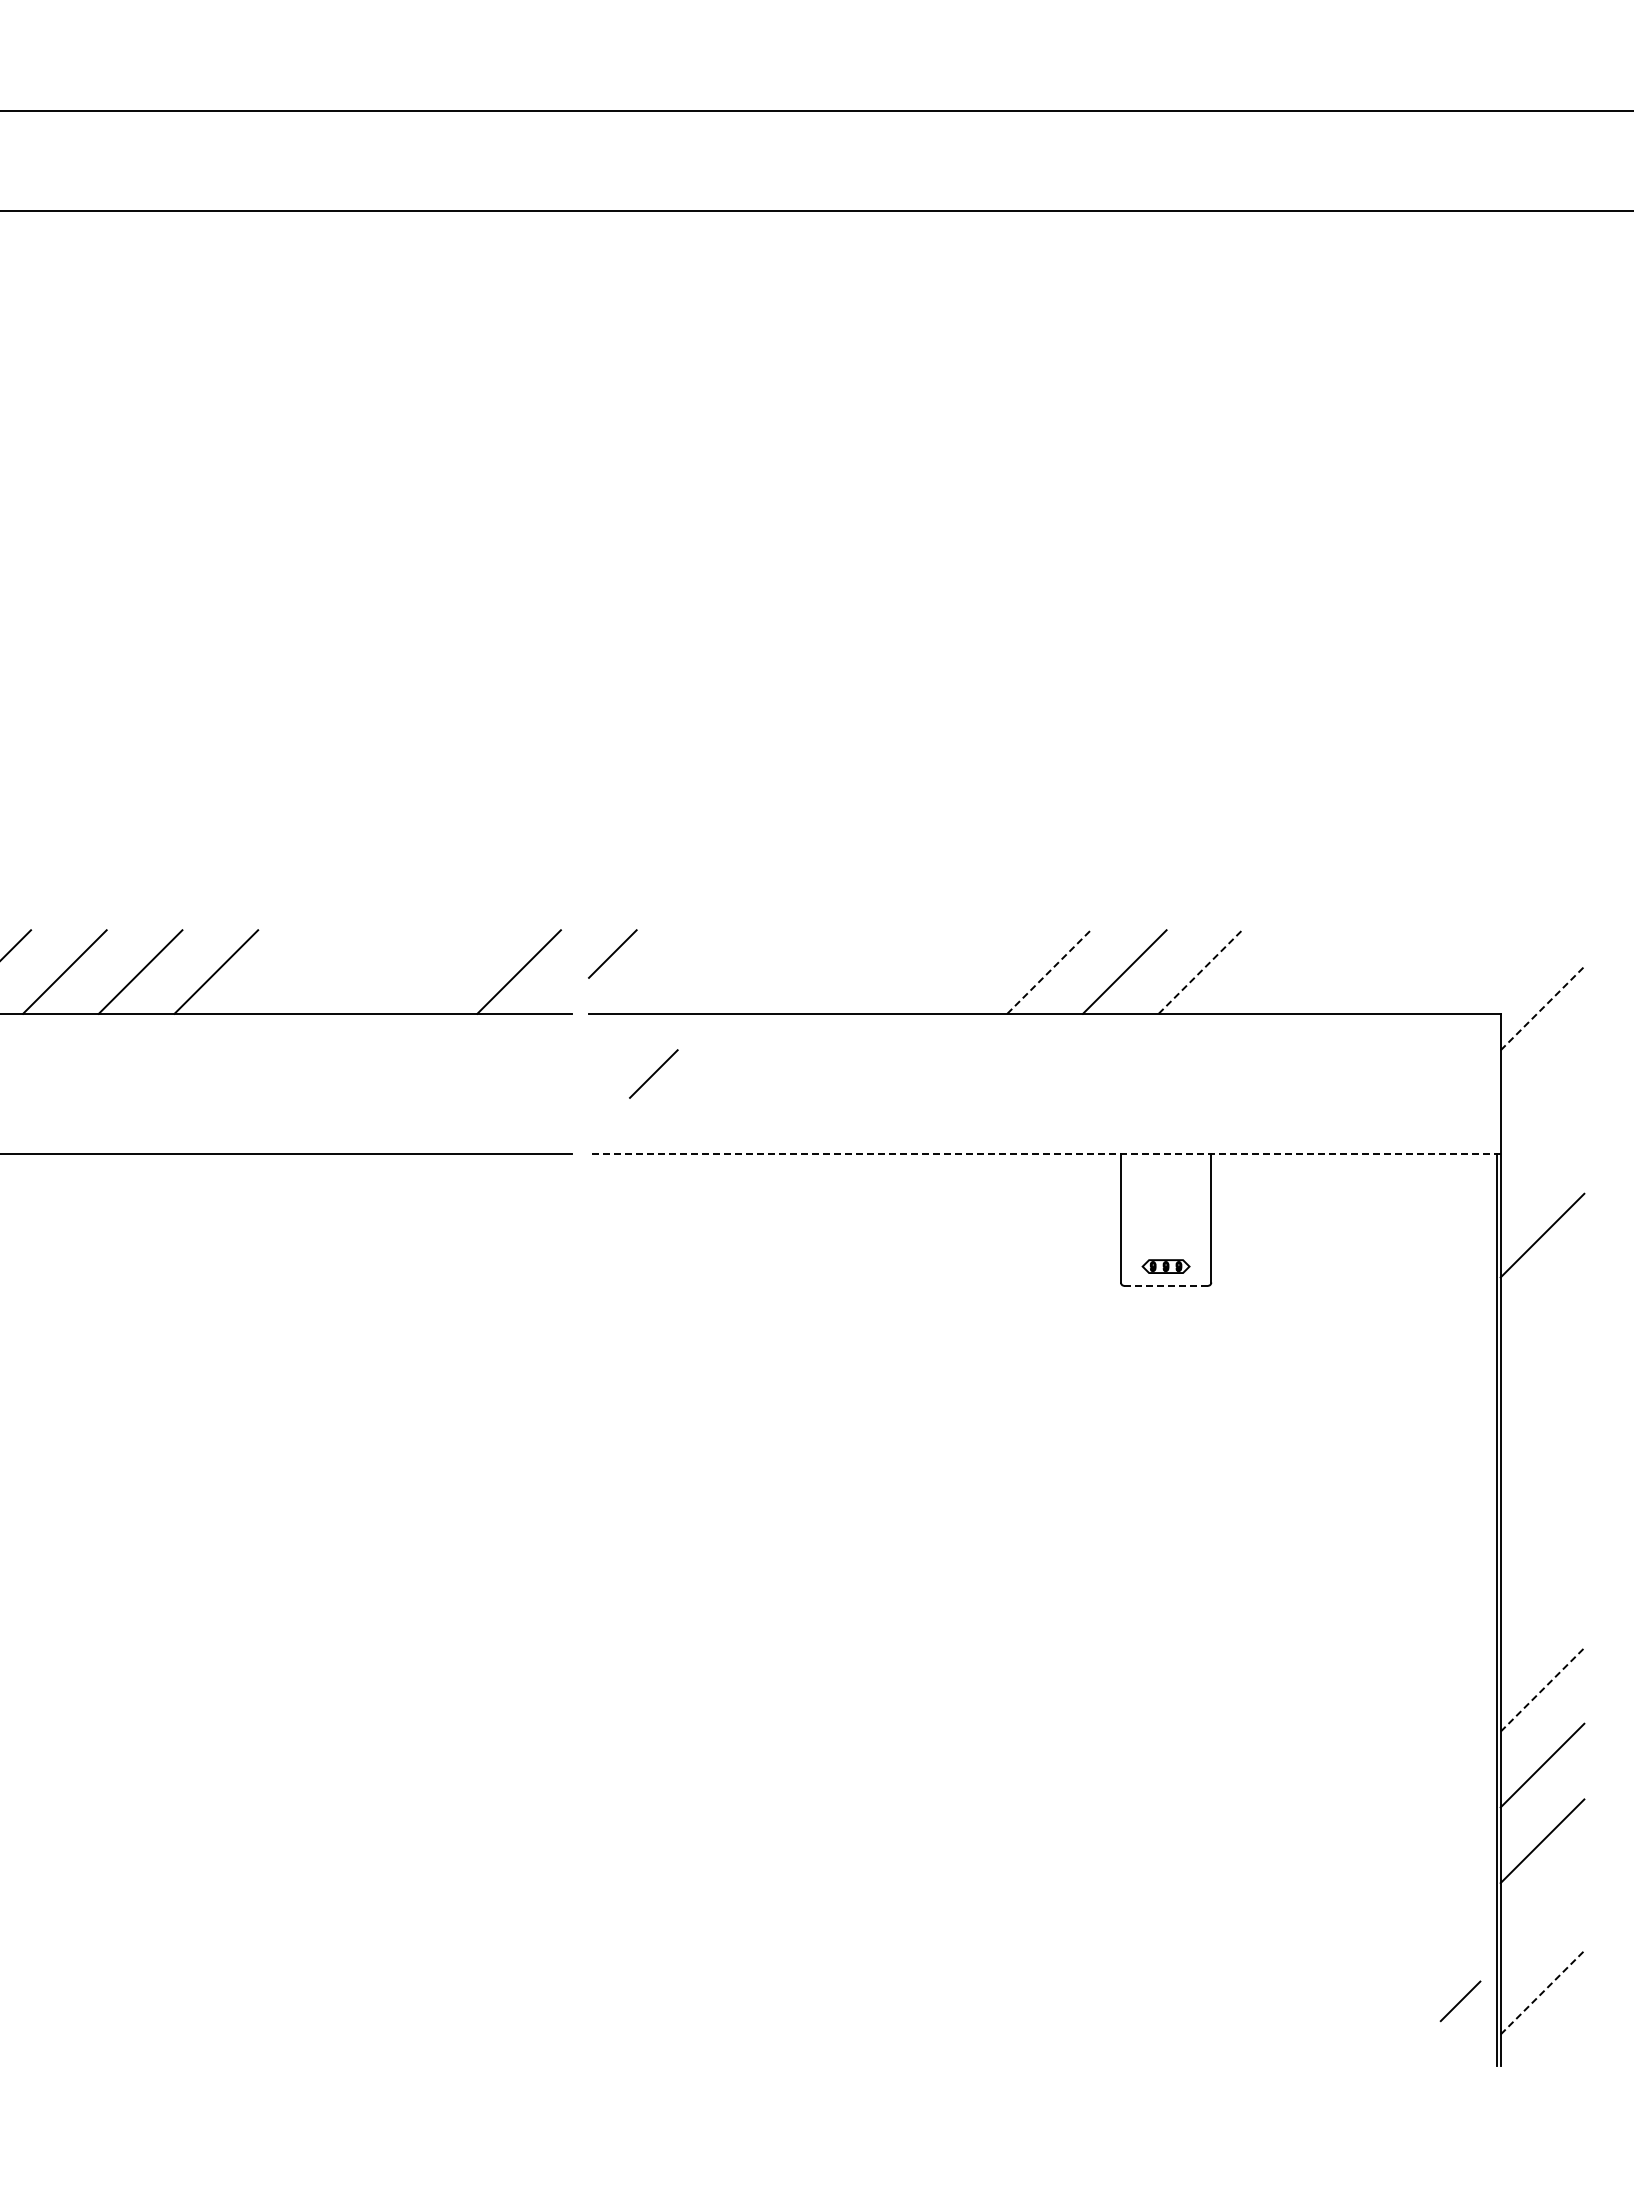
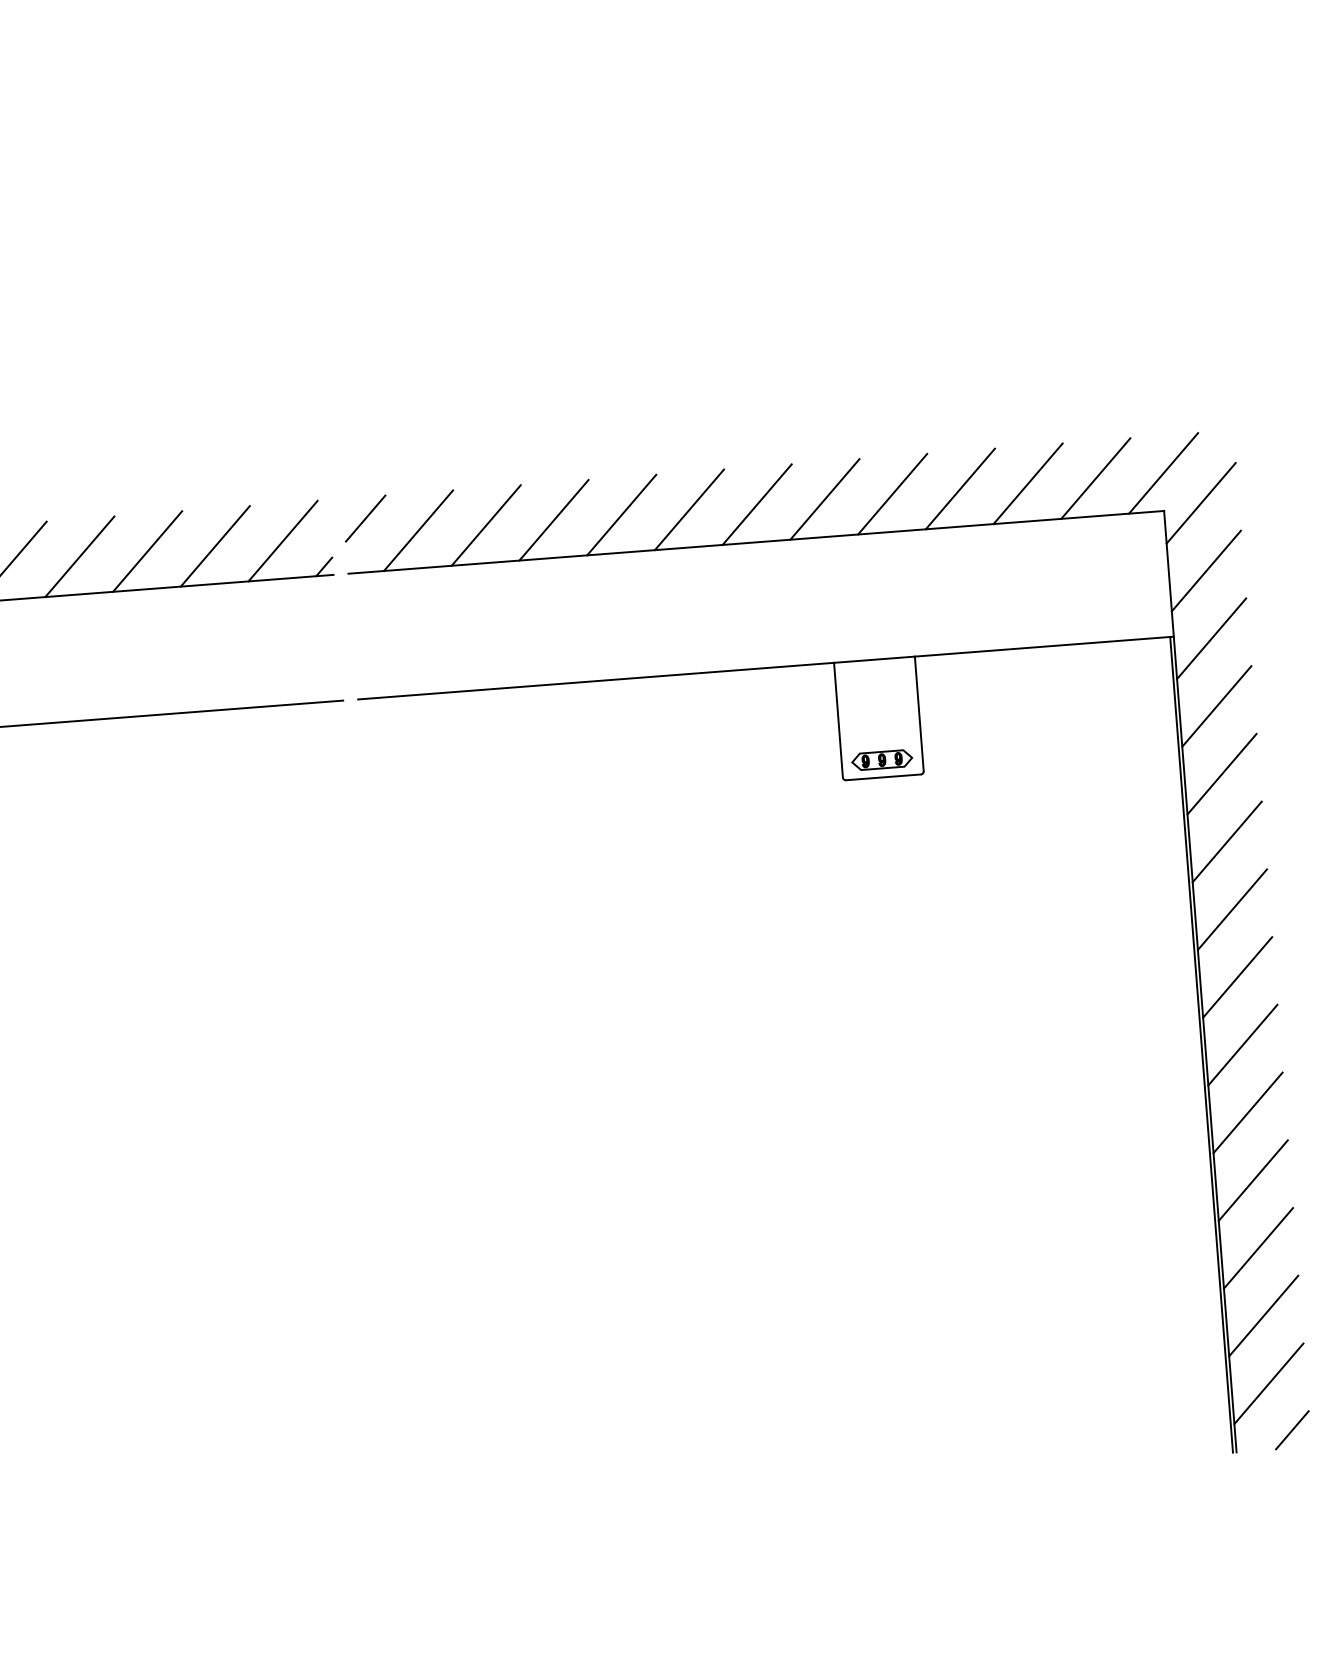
line: (291, 971) -> (79, 556), added
line: (367, 971) -> (147, 551), added
line: (443, 971) -> (215, 545), added
line: (670, 971) -> (418, 530), added
line: (746, 971) -> (486, 524), added
line: (821, 971) -> (553, 519), added
line: (897, 971) -> (621, 514), added
line: (973, 971) -> (689, 509), added
line: (1049, 971) -> (757, 504), dashed -> solid
line: (1200, 971) -> (892, 493), dashed -> solid
line: (1275, 971) -> (959, 488), added
line: (1351, 971) -> (1027, 483), added
line: (1427, 971) -> (1095, 478), added
line: (1503, 971) -> (1163, 472), added
line: (562, 1003) -> (324, 566), added
line: (1542, 1008) -> (1201, 503), dashed -> solid
line: (653, 1073) -> (410, 622), removed
line: (1542, 1084) -> (1206, 571), added
line: (1044, 1154) -> (765, 668), dashed -> solid
line: (1542, 1159) -> (1211, 638), added
part: (1165, 1266) -> (881, 760), size x1.43
line: (1166, 1285) -> (883, 776), dashed -> solid
line: (1542, 1311) -> (1222, 774), added
line: (1542, 1386) -> (1227, 841), added
line: (1542, 1462) -> (1232, 909), added
line: (1542, 1538) -> (1237, 977), added
line: (1542, 1613) -> (1242, 1044), added
line: (1542, 1689) -> (1248, 1112), dashed -> solid
line: (1542, 1916) -> (1263, 1315), added
line: (1542, 1992) -> (1268, 1383), dashed -> solid
line: (1460, 2001) -> (1292, 1430), moved

